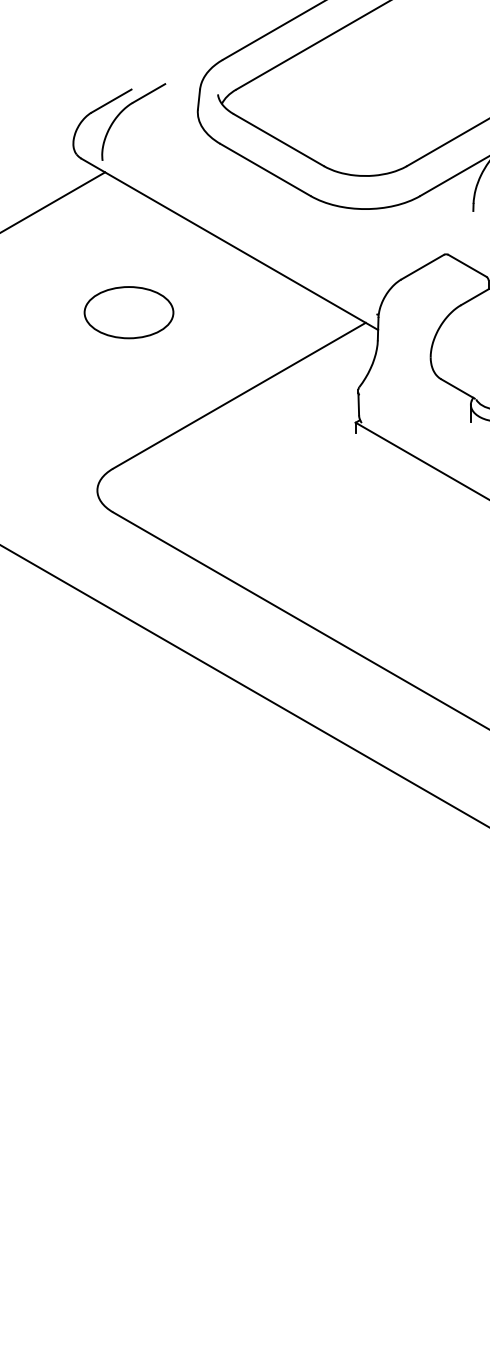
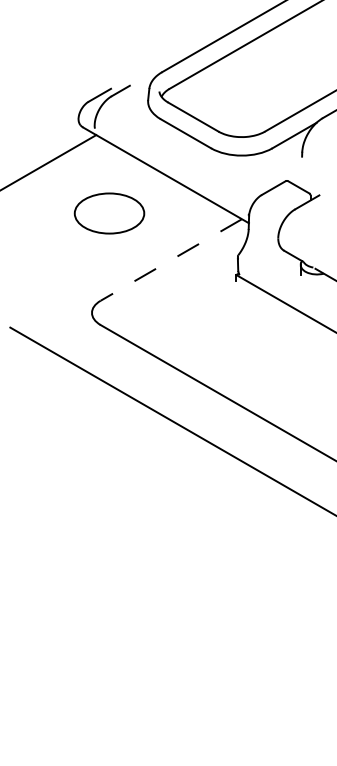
part: (128, 312) -> (109, 213), size x1.4
line: (239, 394) -> (171, 259), solid -> dashed

